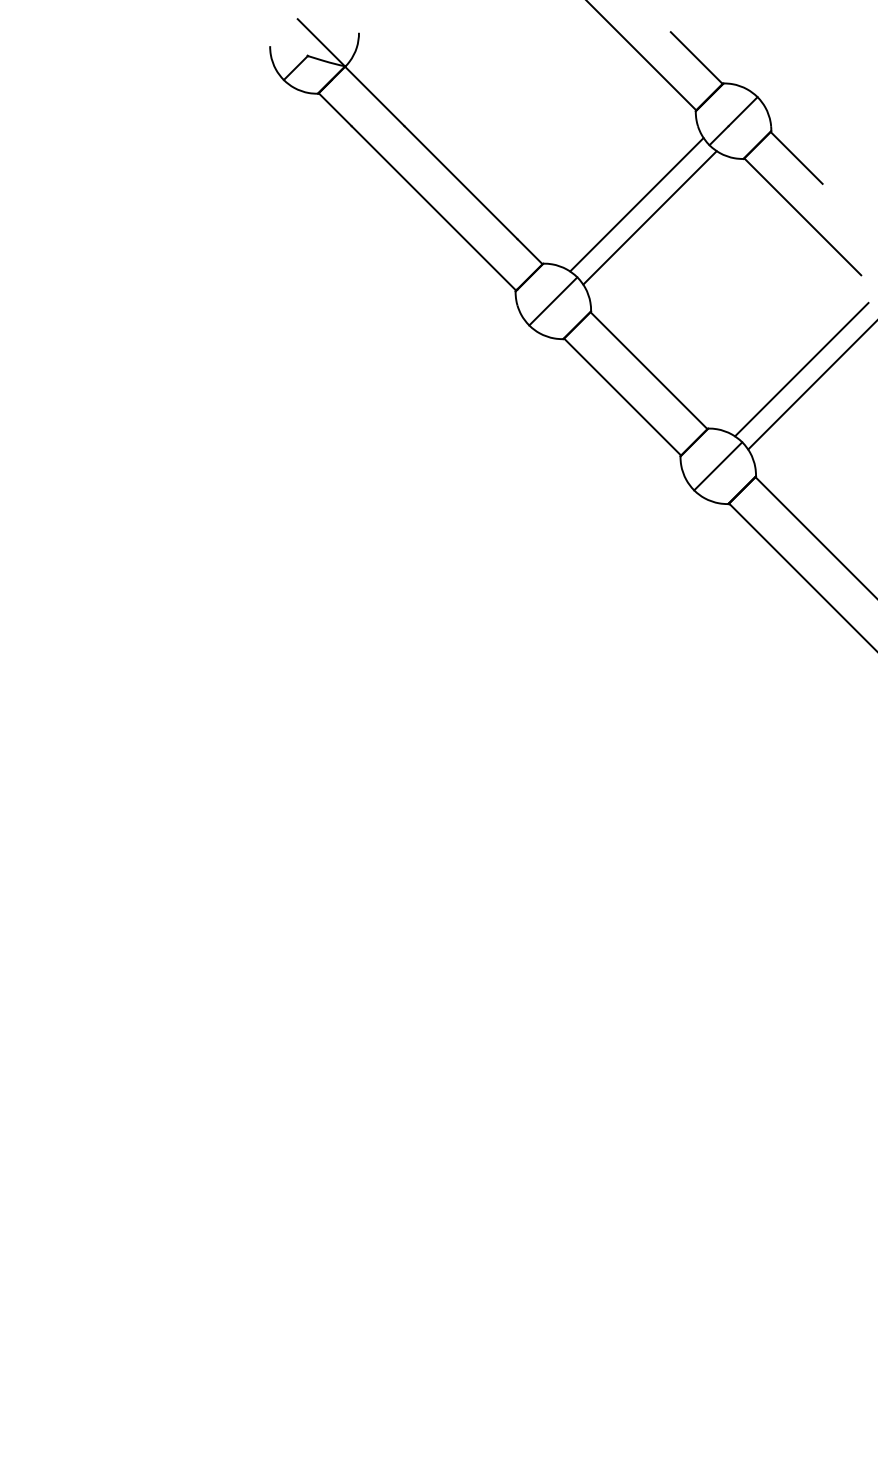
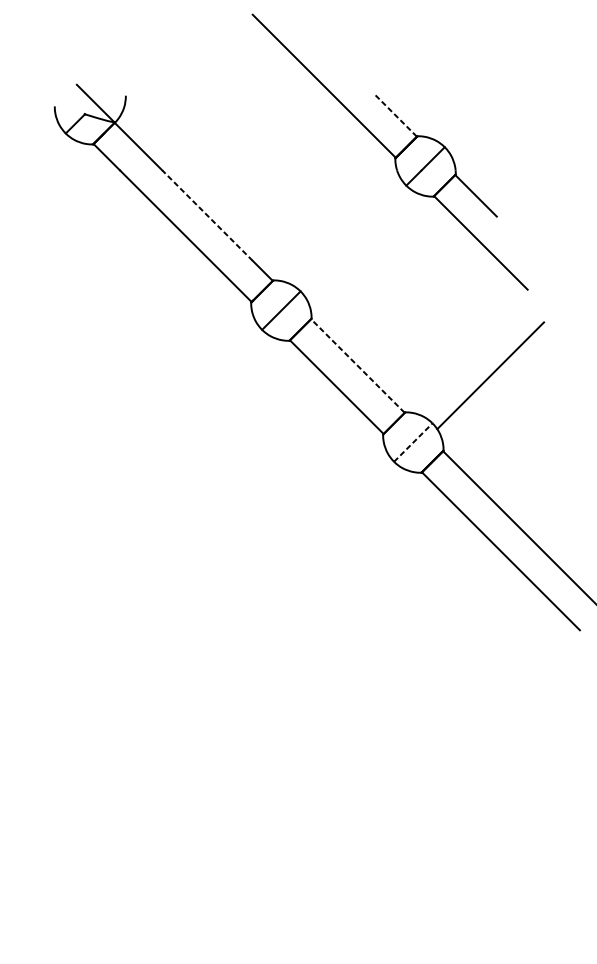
line: (696, 58) -> (395, 116), solid -> dashed
line: (461, 182) -> (207, 215), solid -> dashed
line: (636, 204) -> (347, 233), removed
line: (649, 217) -> (358, 243), removed
line: (801, 369) -> (479, 365), removed
line: (649, 370) -> (358, 365), solid -> dashed
line: (718, 466) -> (413, 442), solid -> dashed

